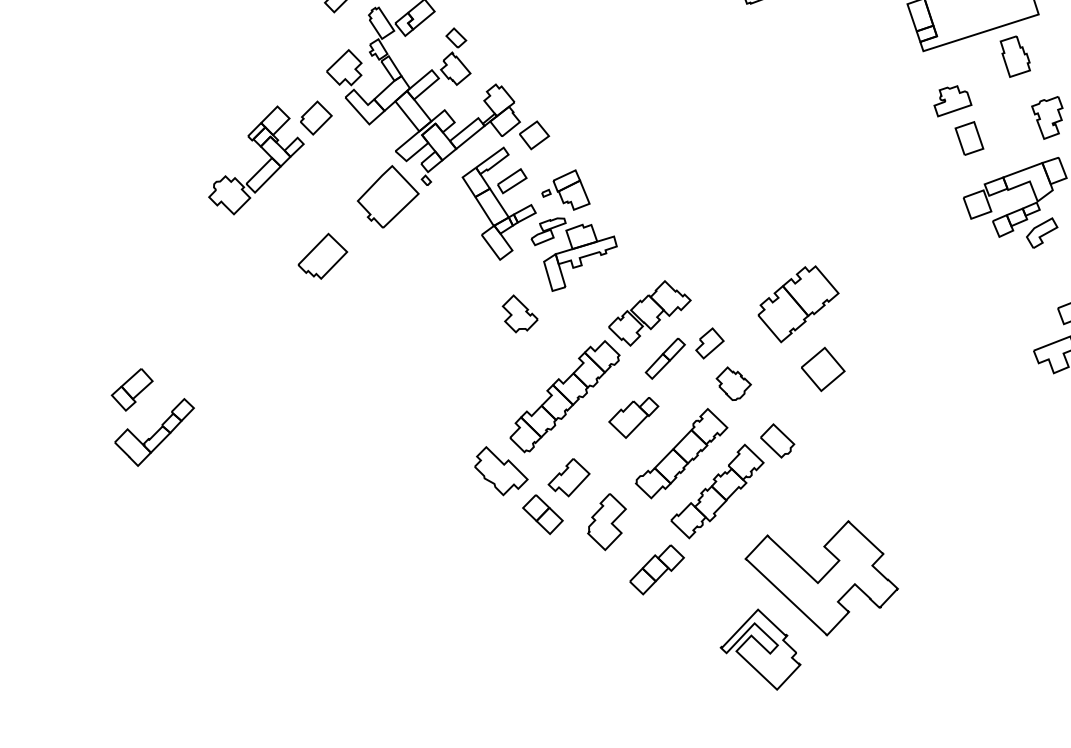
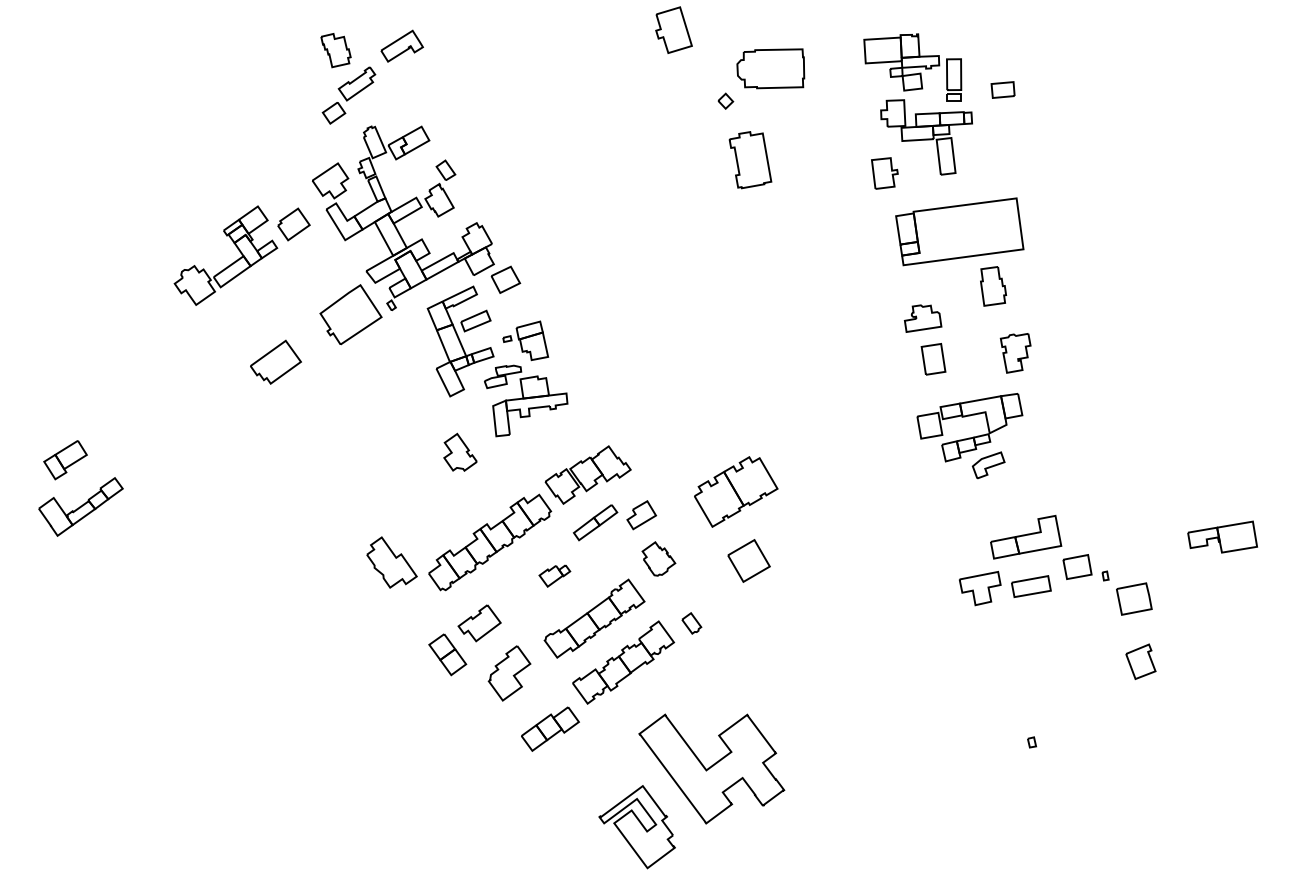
part: (634, 417) -> (554, 575), size x0.6
part: (777, 441) -> (691, 623), size x0.6
part: (500, 470) -> (391, 562), moved

